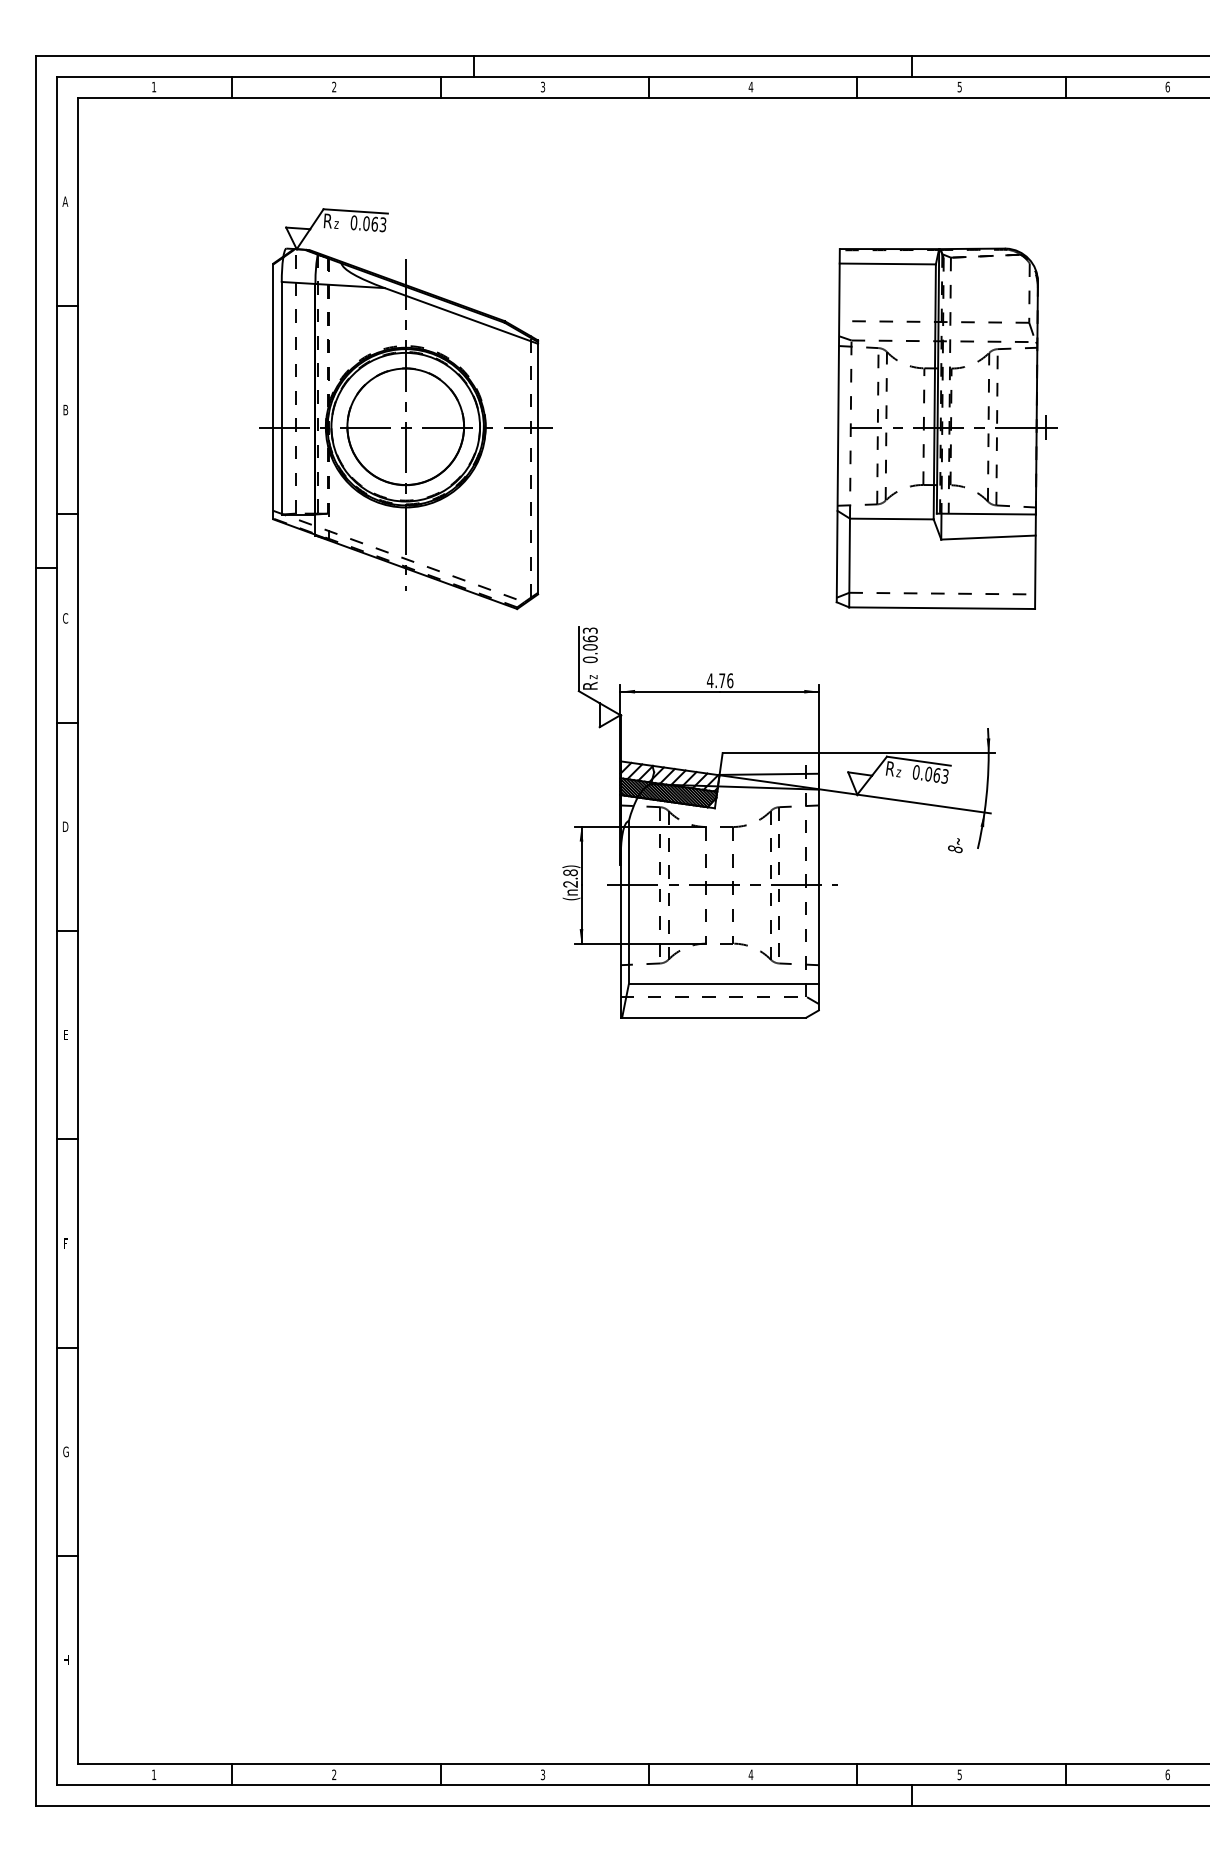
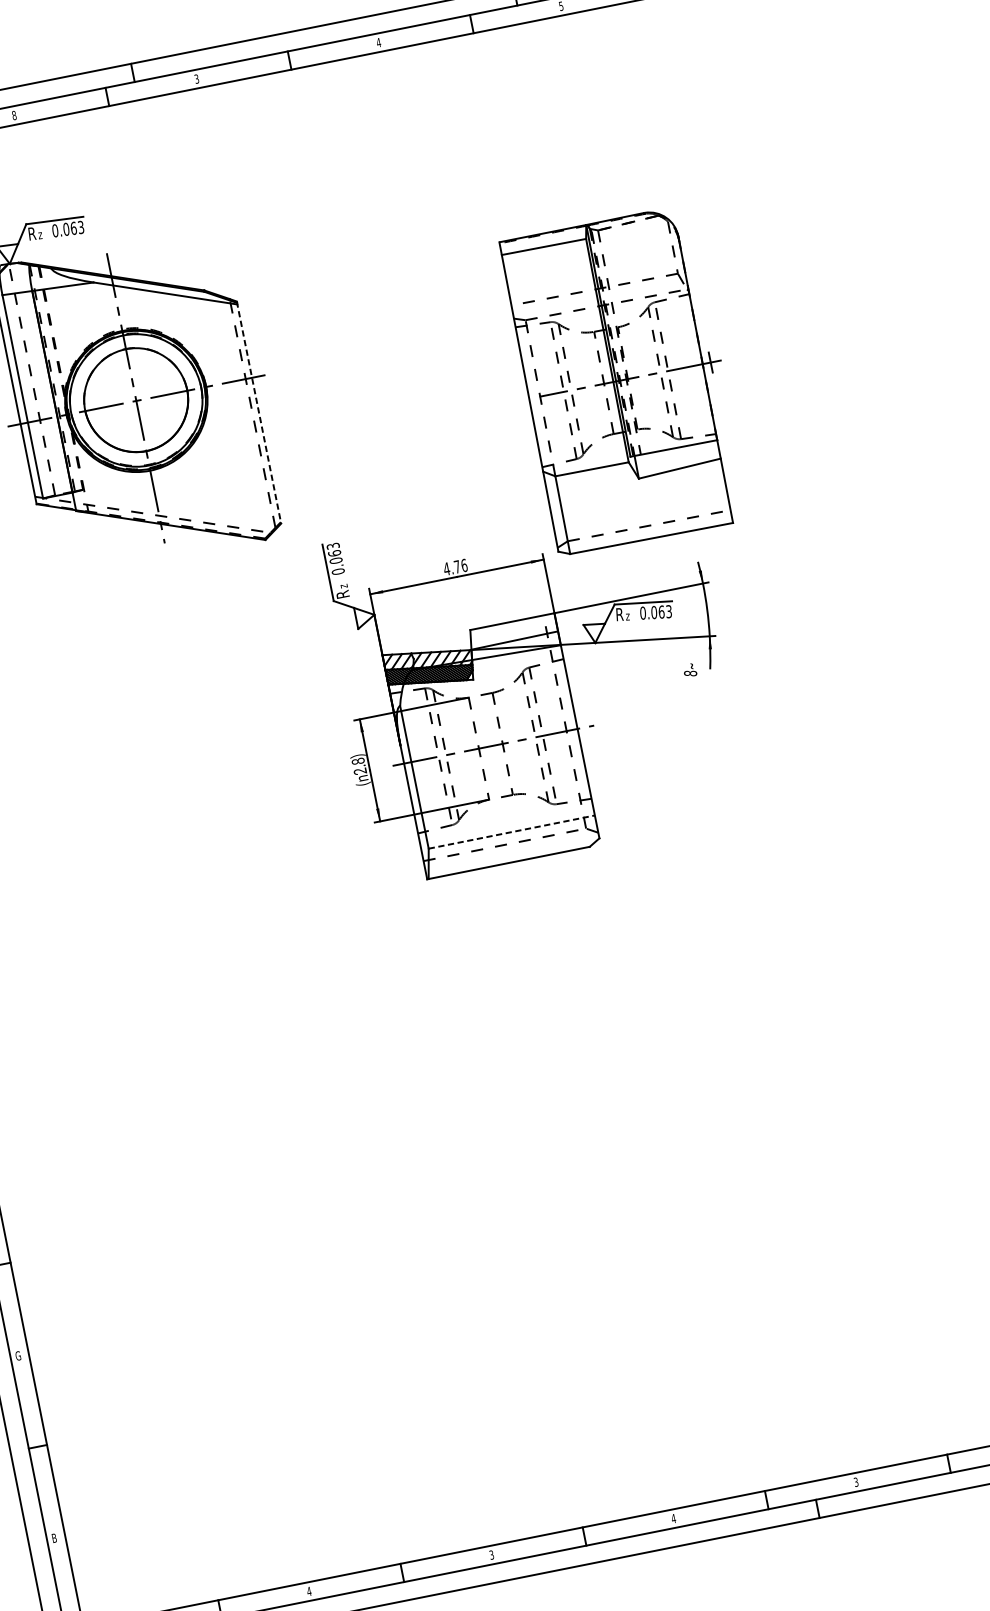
text: (334, 86) -> (14, 115), 2 -> 8
part: (946, 428) -> (624, 380), moved
line: (538, 467) -> (259, 412), solid -> dashed
line: (724, 984) -> (512, 832), solid -> dashed
text: (65, 1660) -> (54, 1538), H -> B
text: (959, 1773) -> (855, 1481), 5 -> 3
text: (334, 1774) -> (309, 1591), 2 -> 4

